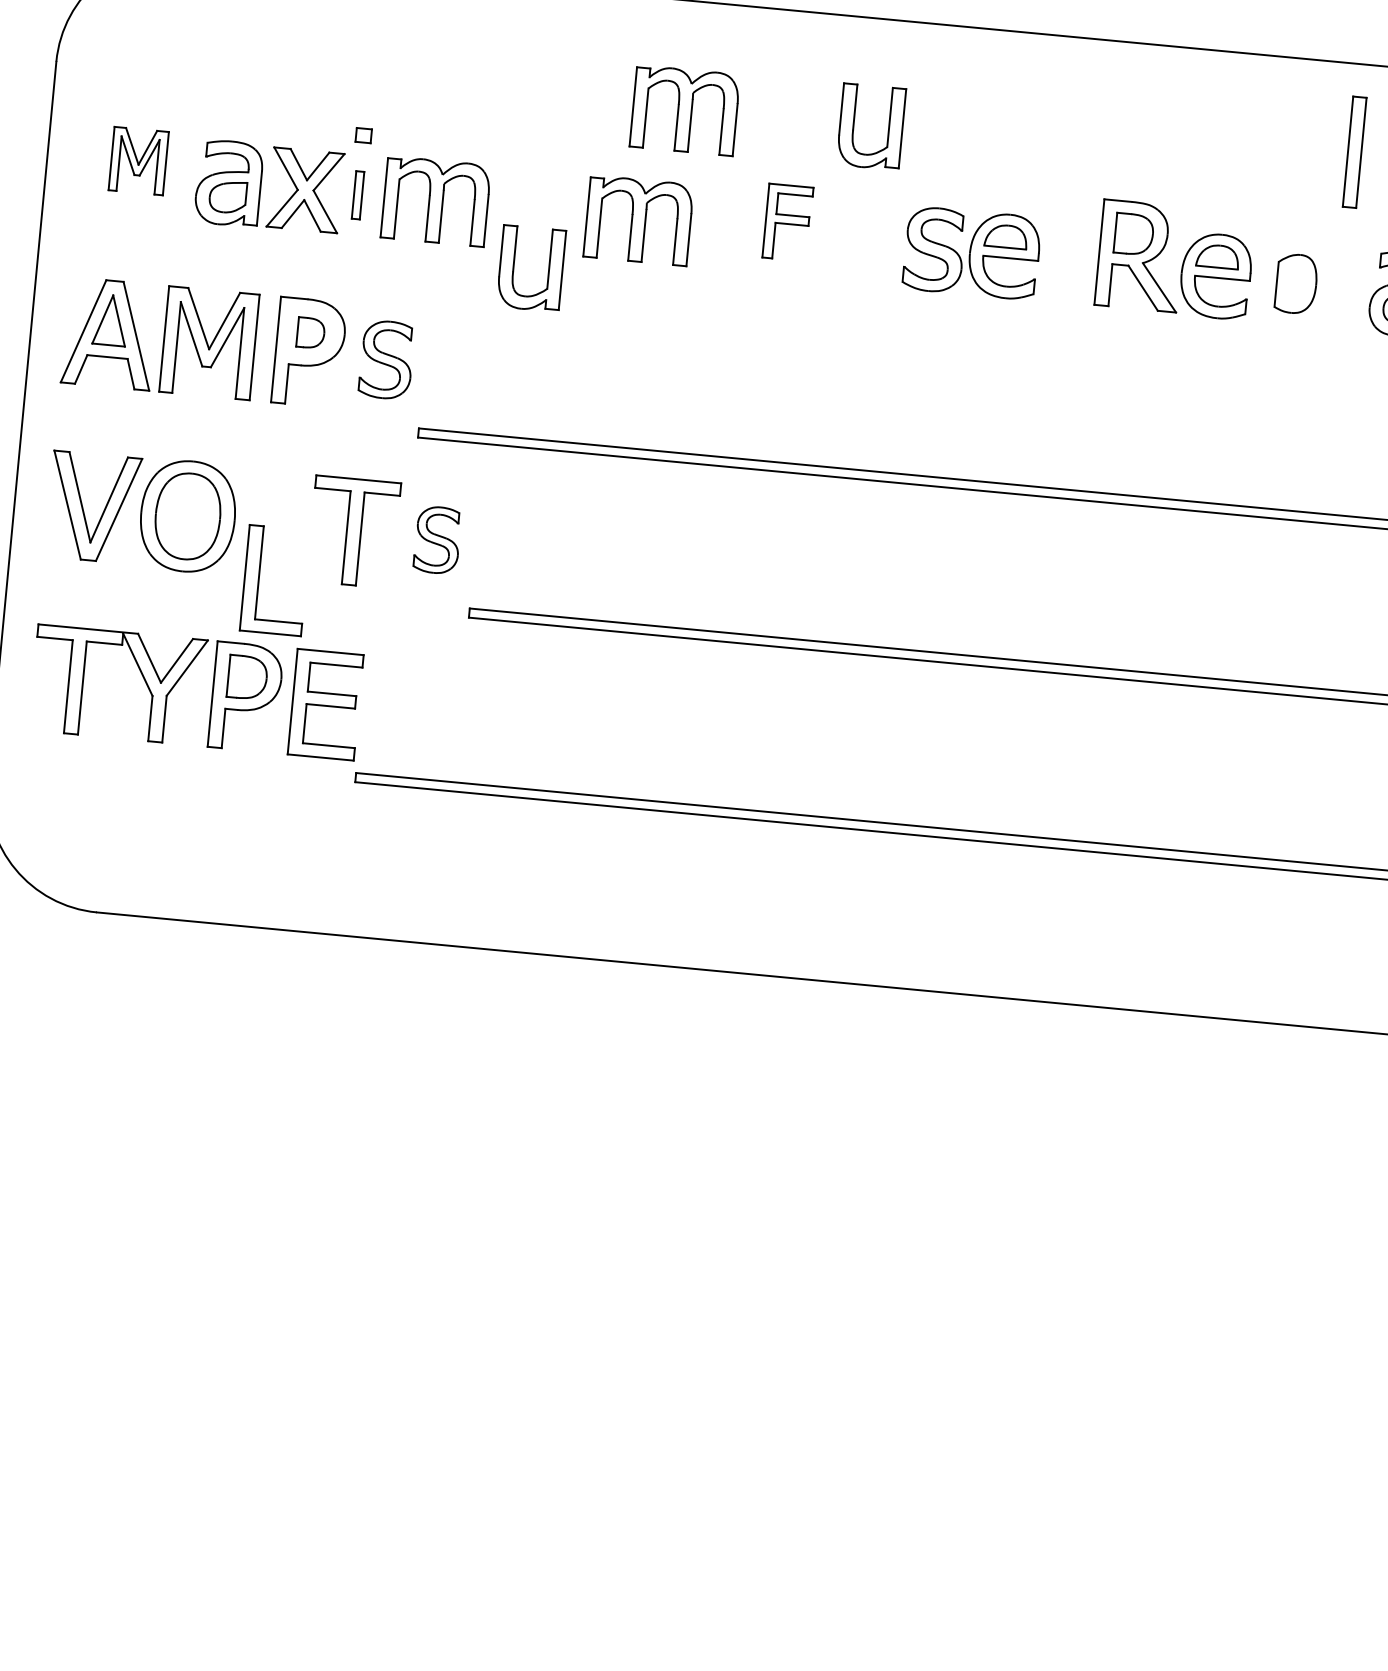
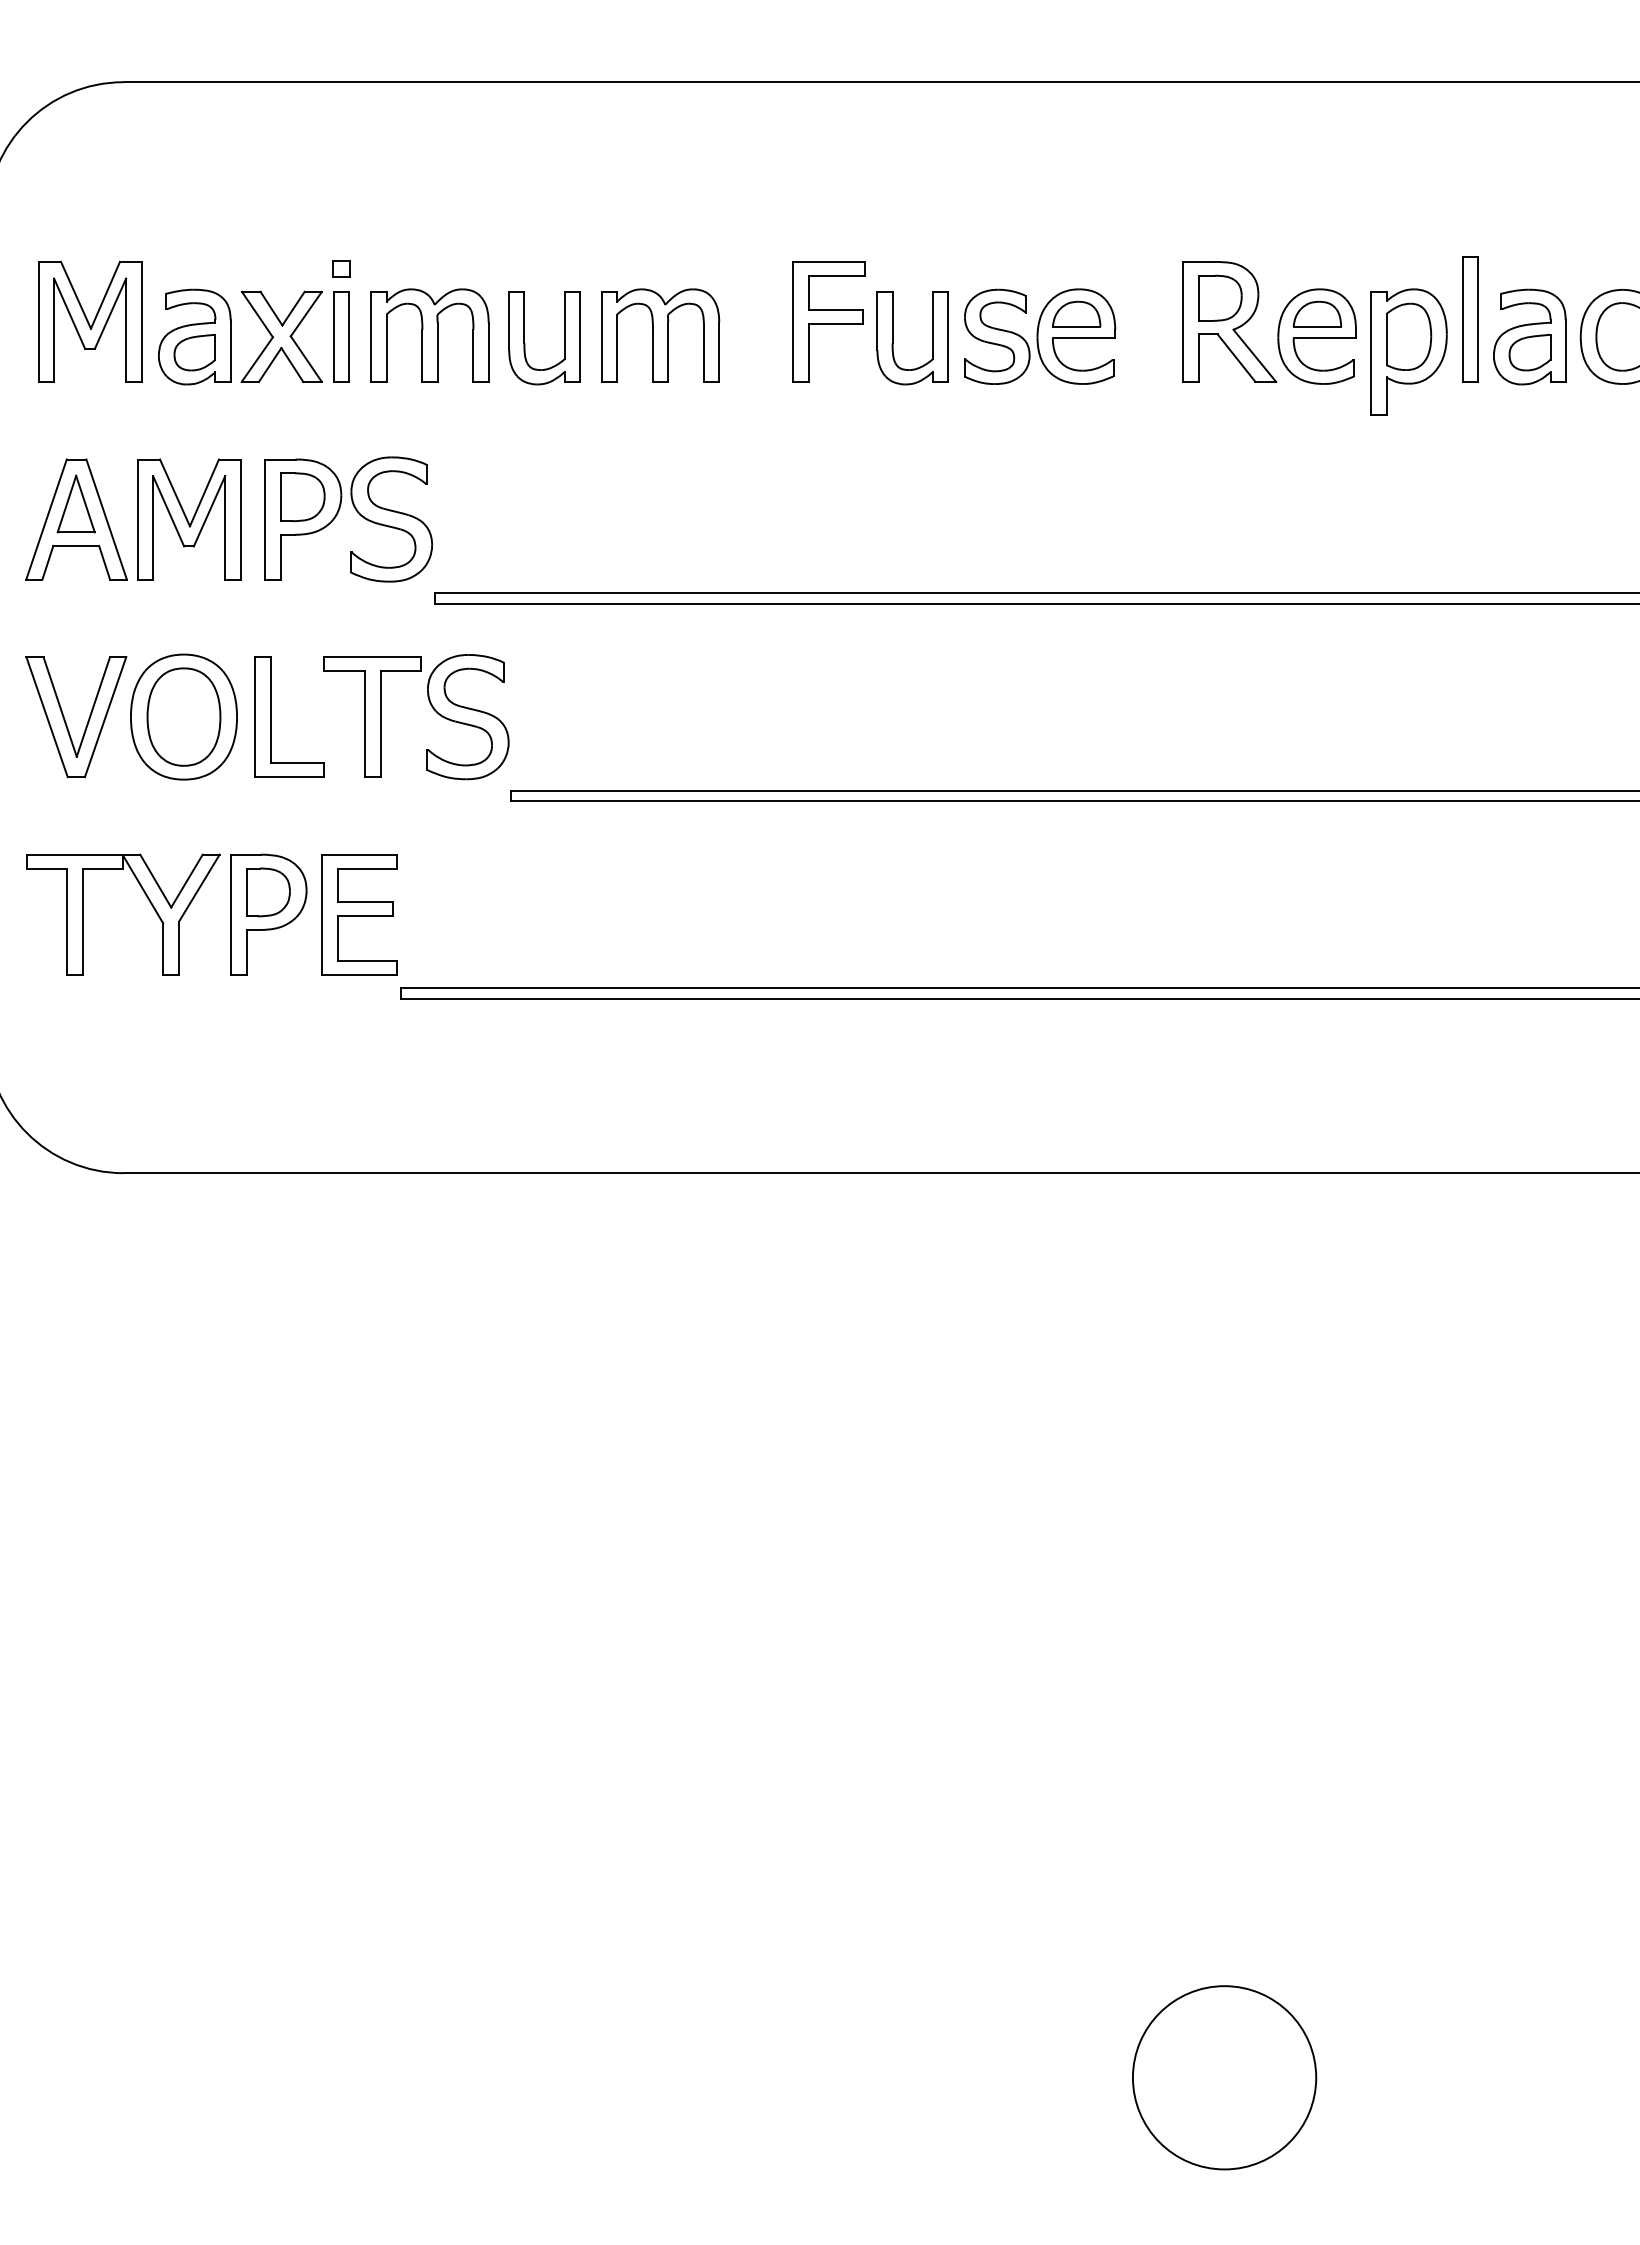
part: (684, 110) -> (700, 206), removed
part: (854, 125) -> (893, 338), moved
part: (1354, 152) -> (1470, 319), moved
part: (138, 160) -> (90, 321), size x1.67
part: (358, 194) -> (341, 336), size x1.67
part: (787, 222) -> (828, 321), size x1.43
part: (514, 271) -> (525, 343), moved
part: (1294, 296) -> (1408, 351), added
part: (310, 333) -> (302, 497), size x1.43
part: (386, 359) -> (391, 519), size x1.43
part: (437, 540) -> (467, 717), size x1.67
part: (259, 578) -> (271, 716), moved

